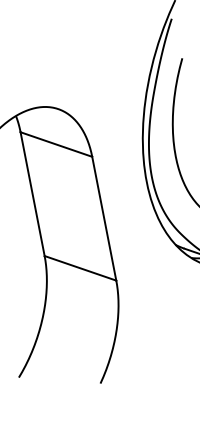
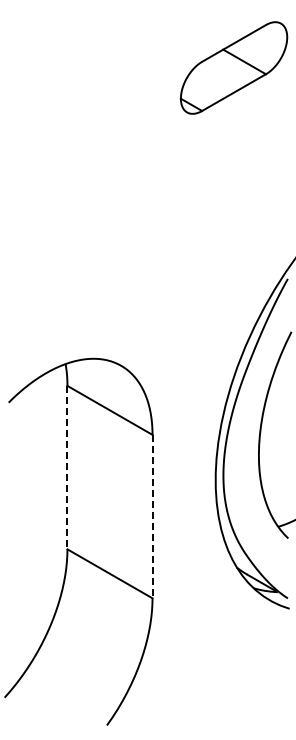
line: (32, 194) -> (67, 467), solid -> dashed
line: (104, 218) -> (152, 516), solid -> dashed

